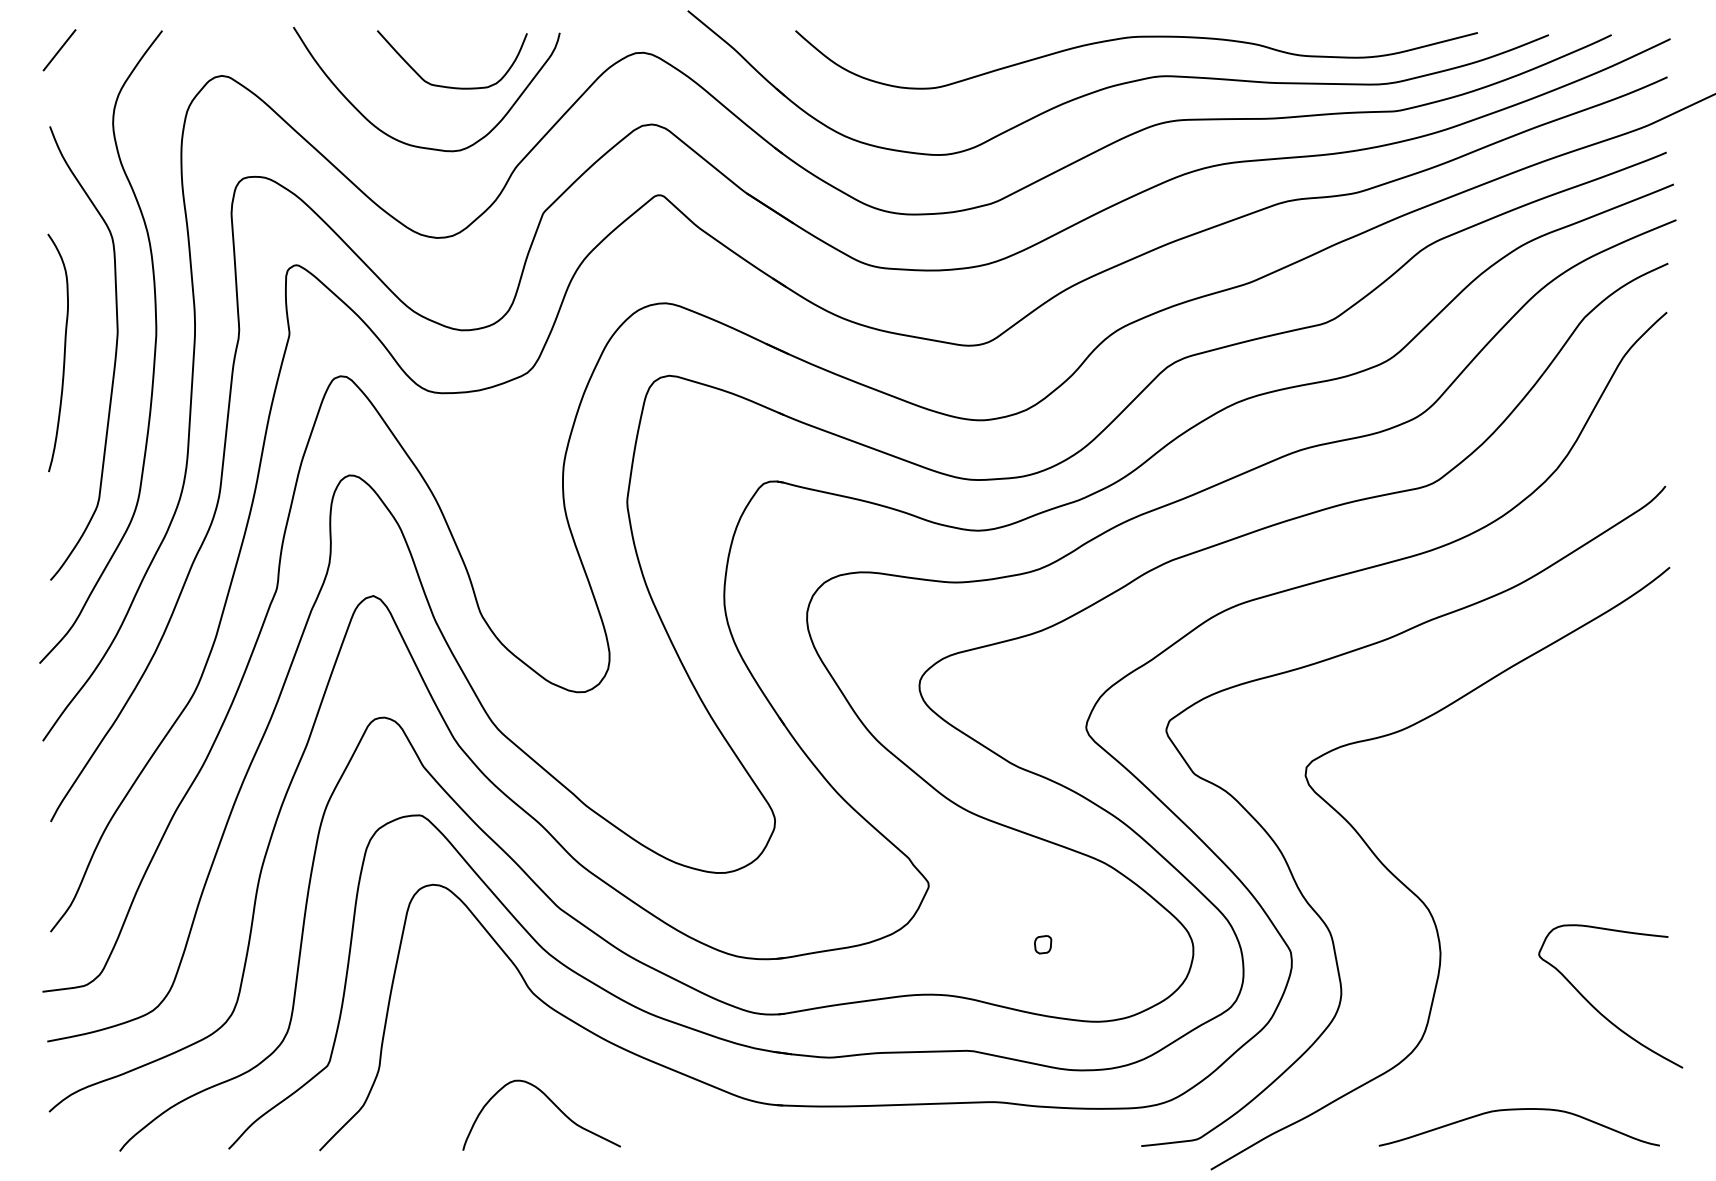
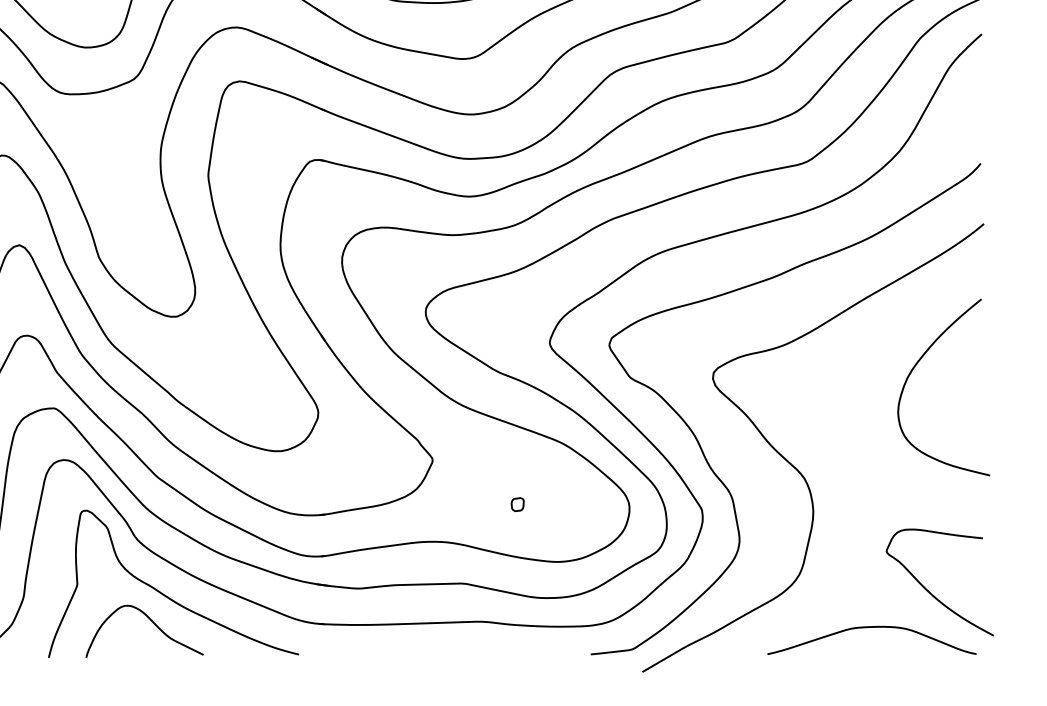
curve: (1576, 761) -> (914, 368), added
curve: (1597, 1009) -> (930, 592), moved
curve: (571, 1067) -> (166, 595), added

